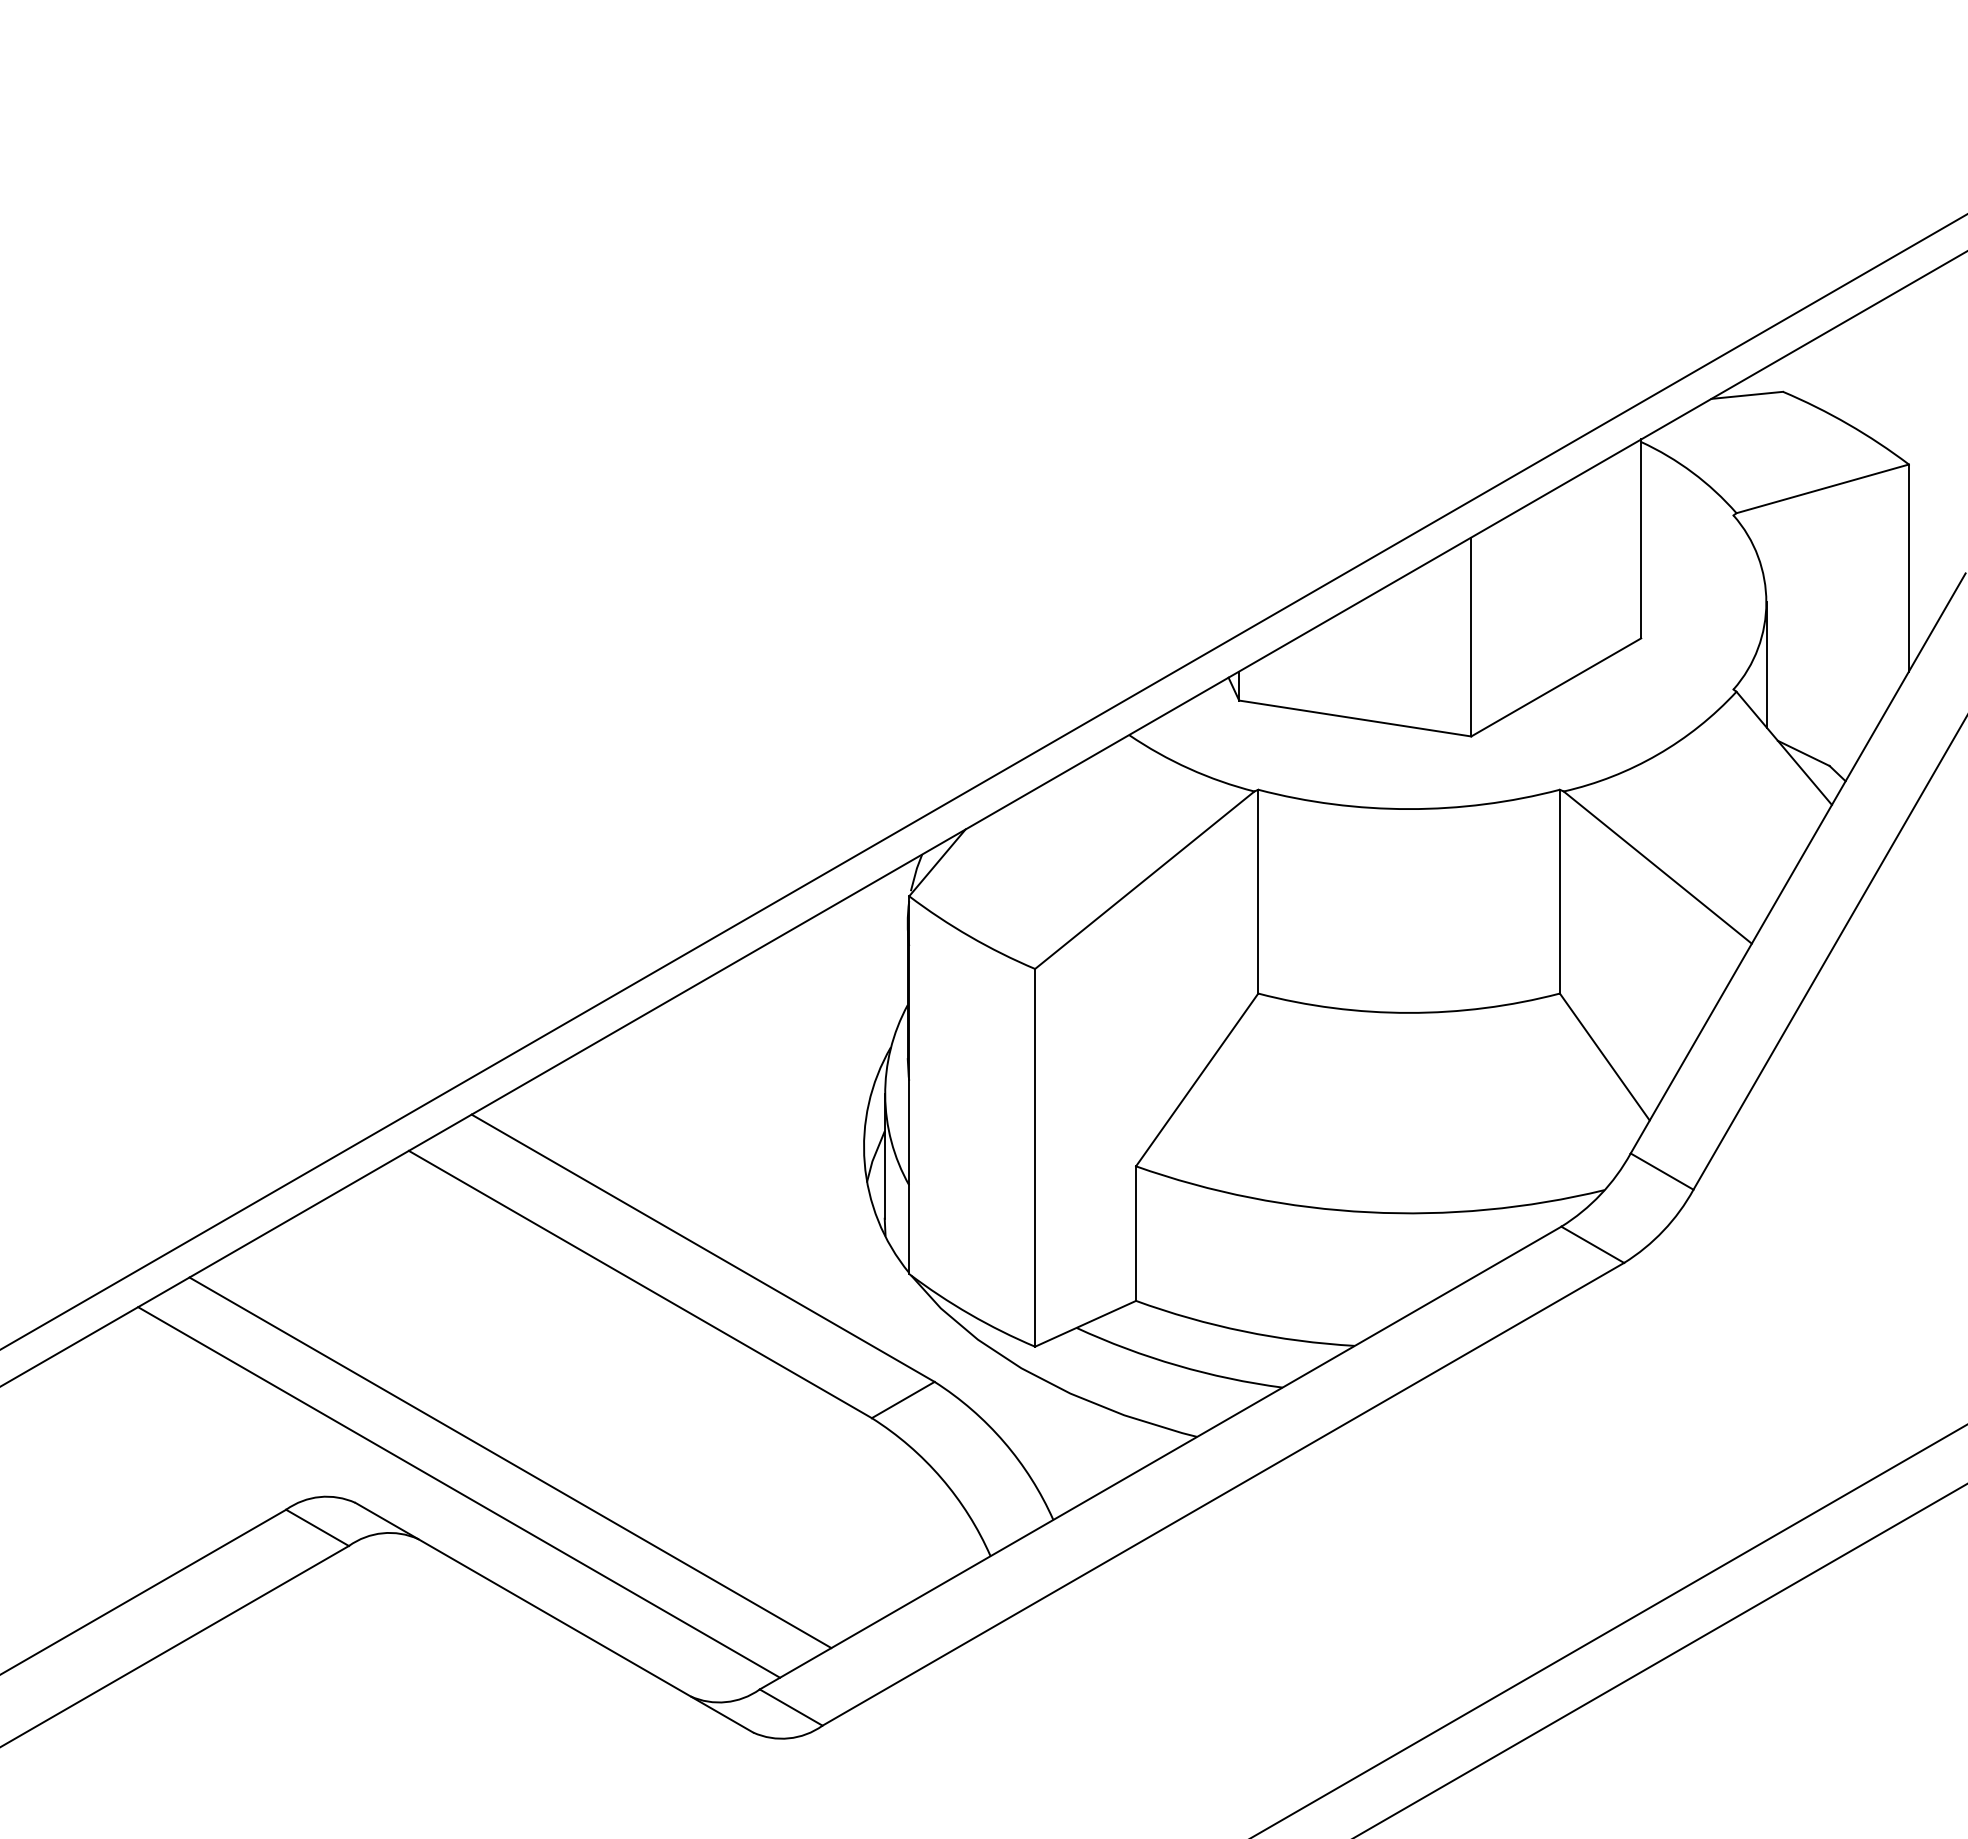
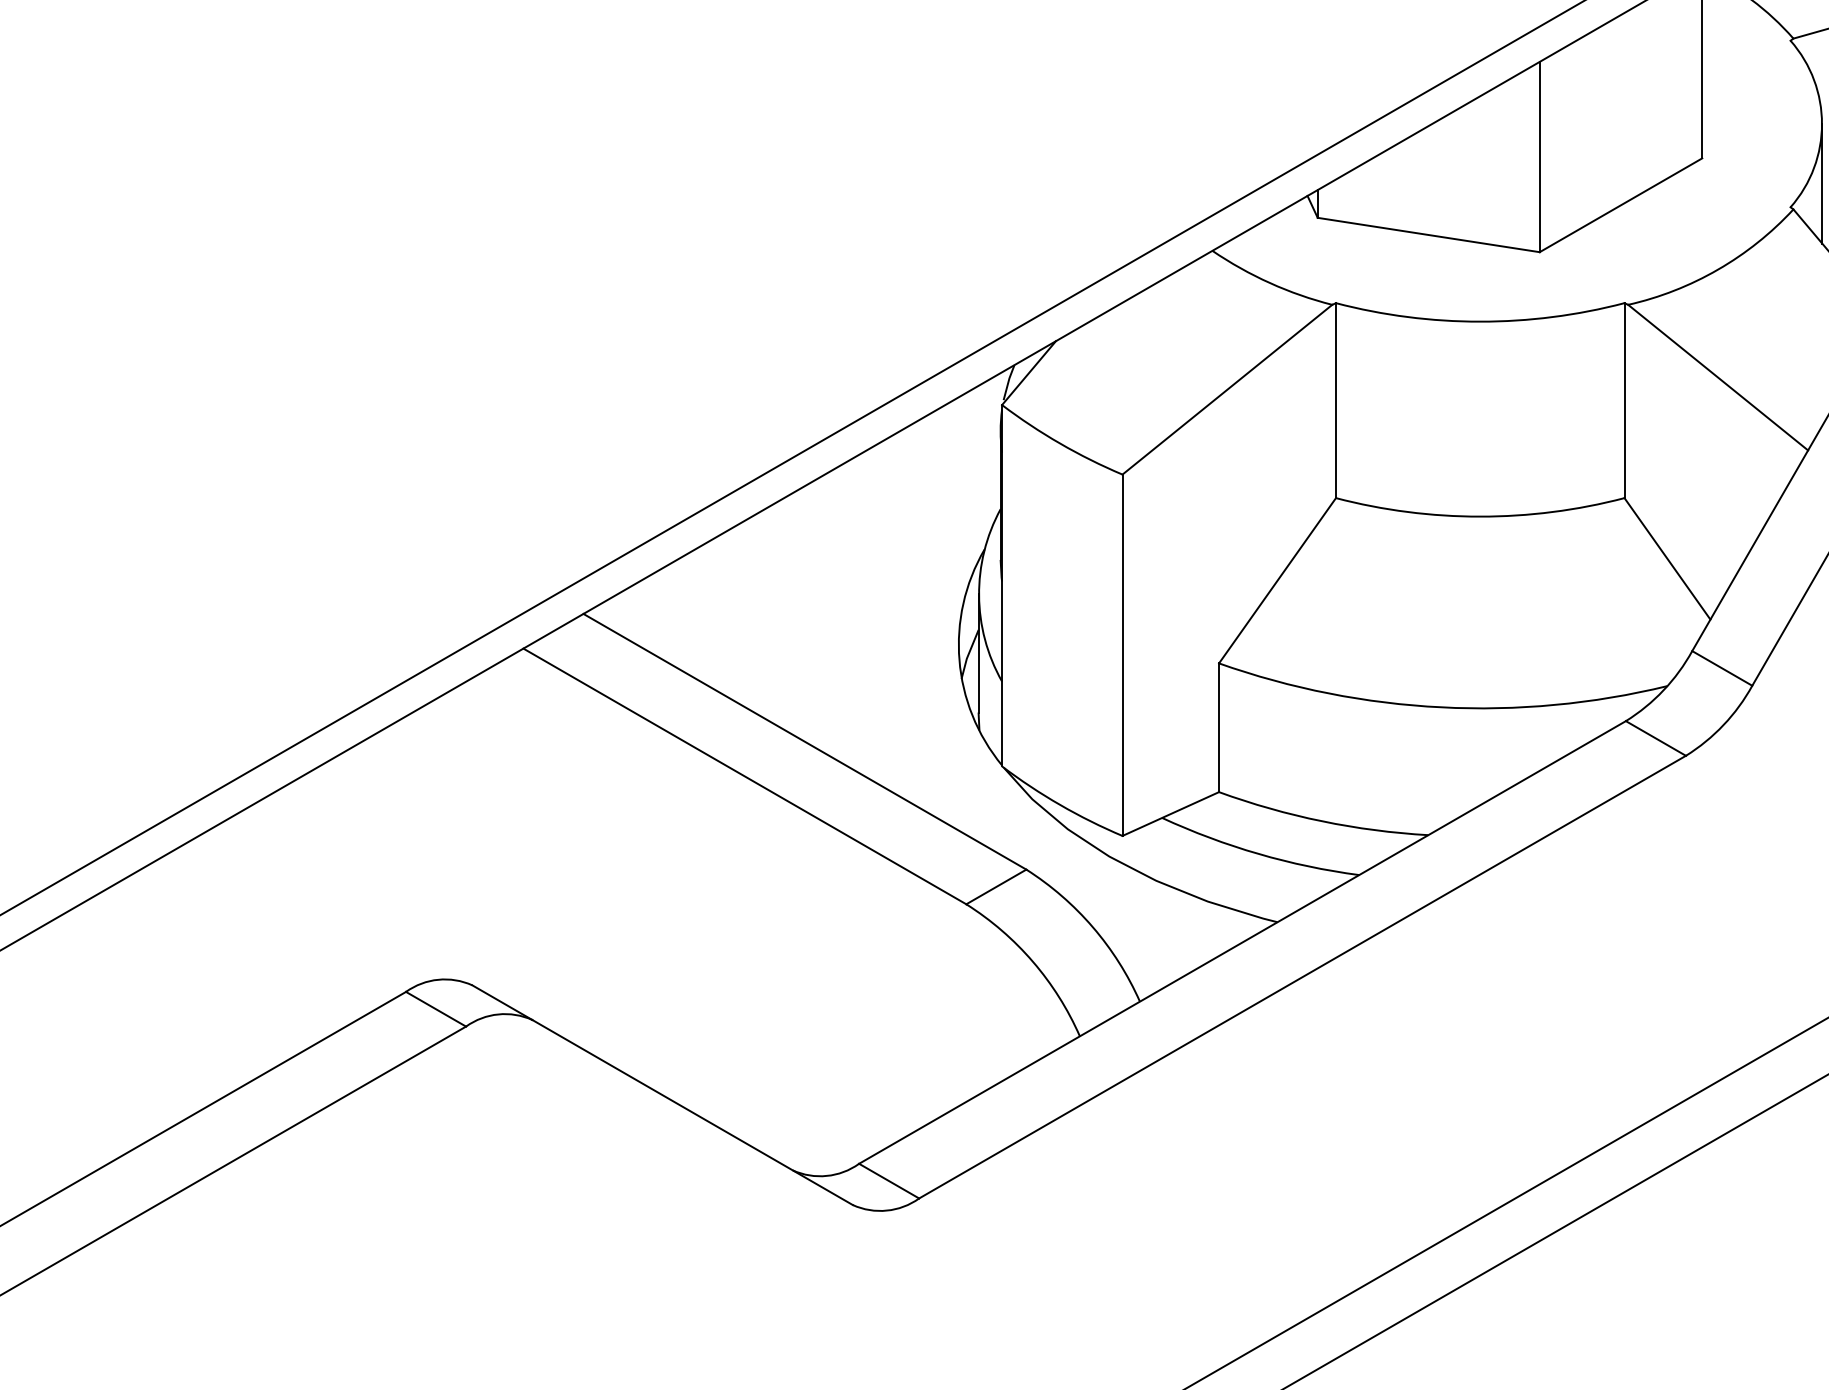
line: (510, 1462) -> (620, 946), removed
line: (459, 1492) -> (571, 975), removed

